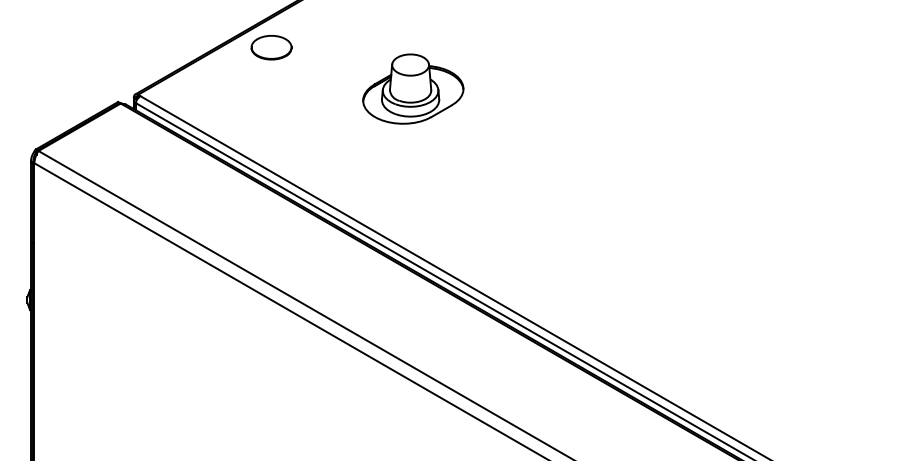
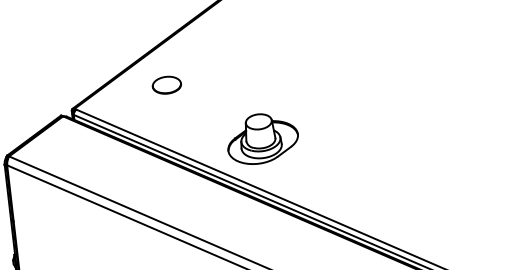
part: (271, 47) -> (166, 85), moved
part: (413, 88) -> (262, 138), moved

